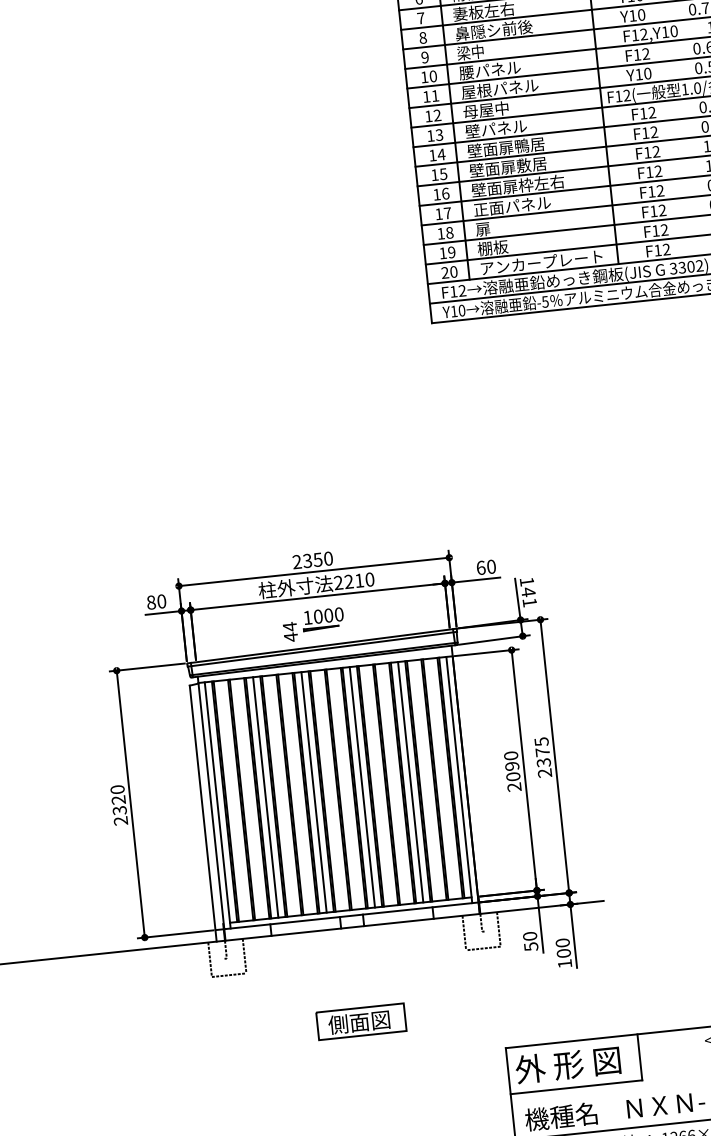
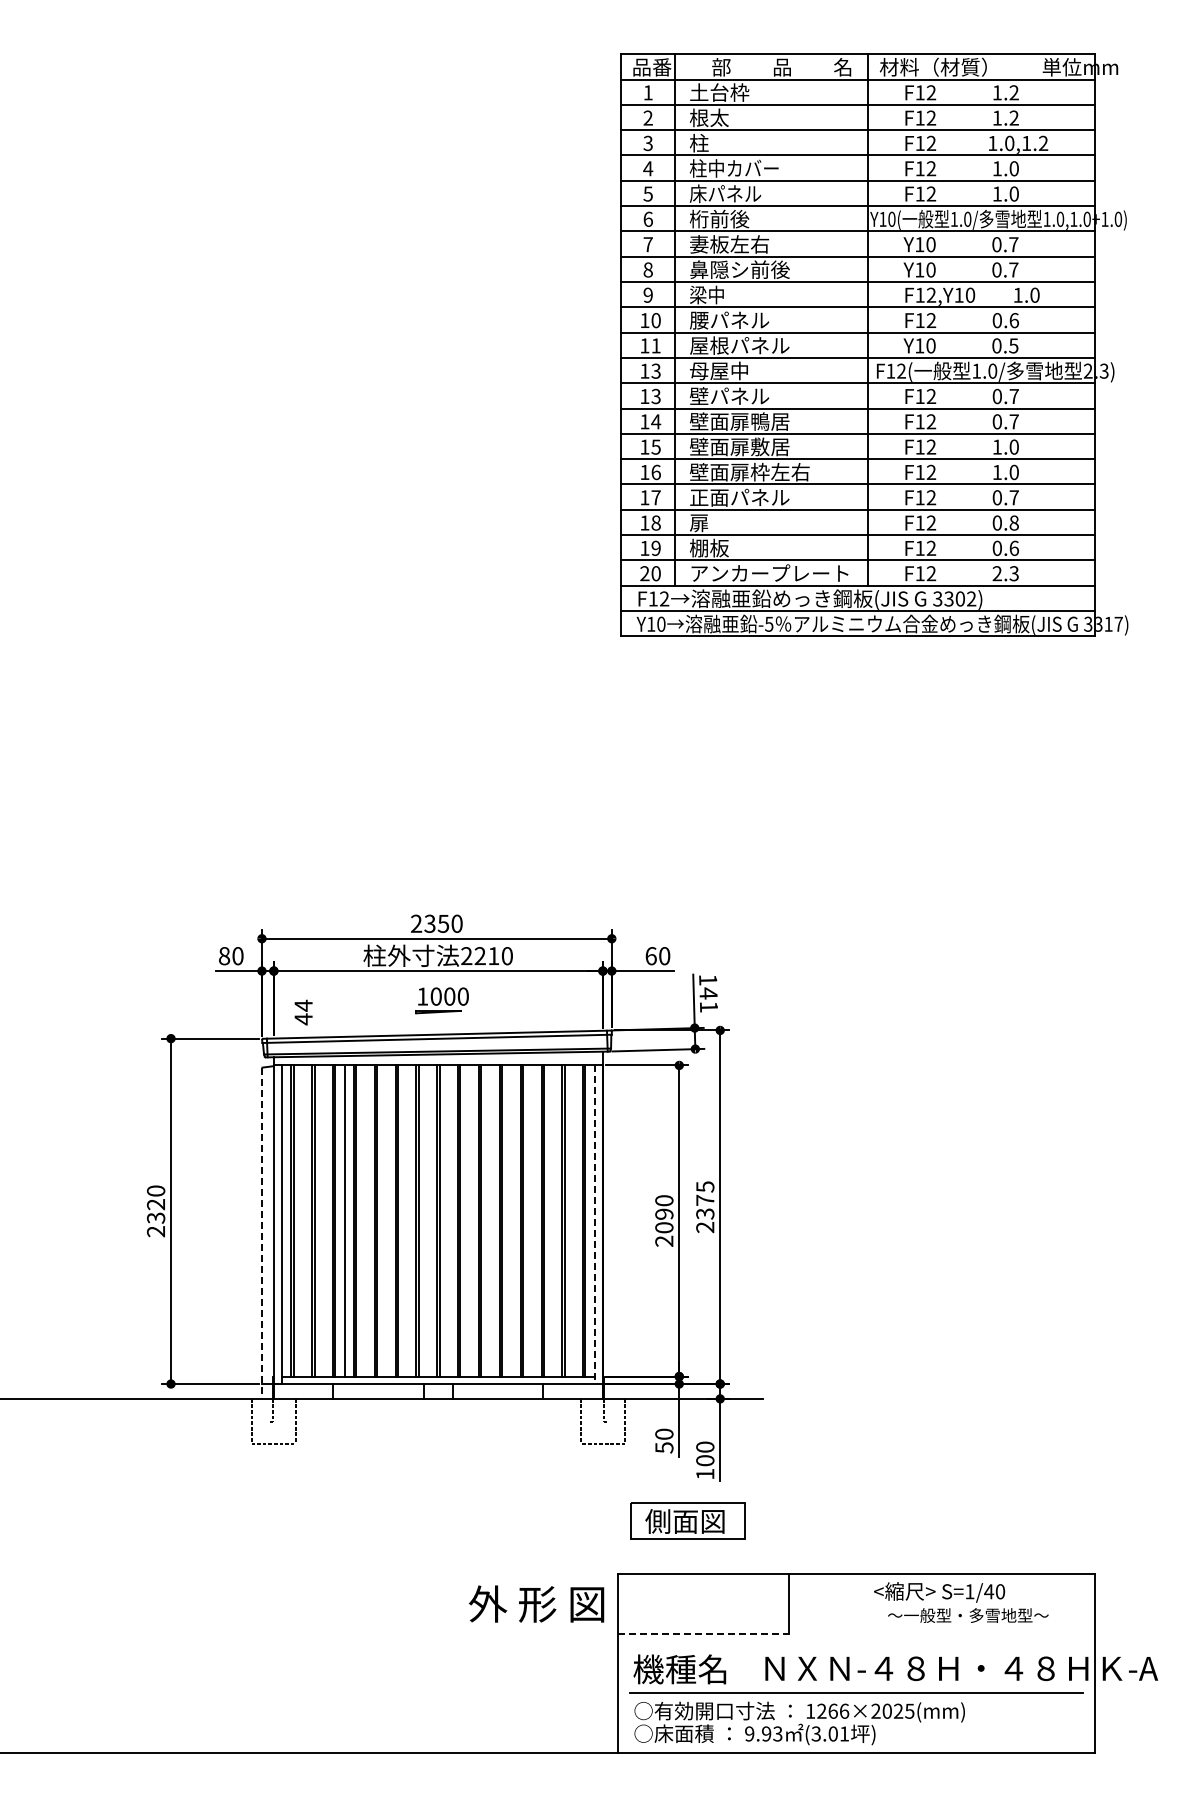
text: (436, 115) -> (655, 371), 12 -> 13
text: (290, 632) -> (303, 1012), moved
line: (459, 780) -> (594, 1225), solid -> dashed
line: (410, 781) -> (532, 1220), removed
line: (362, 786) -> (469, 1220), removed
line: (314, 792) -> (407, 1220), removed
line: (203, 813) -> (262, 1233), solid -> dashed
part: (361, 1021) -> (687, 1520), moved
text: (567, 1064) -> (536, 1603), moved
line: (576, 1087) -> (703, 1633), solid -> dashed

